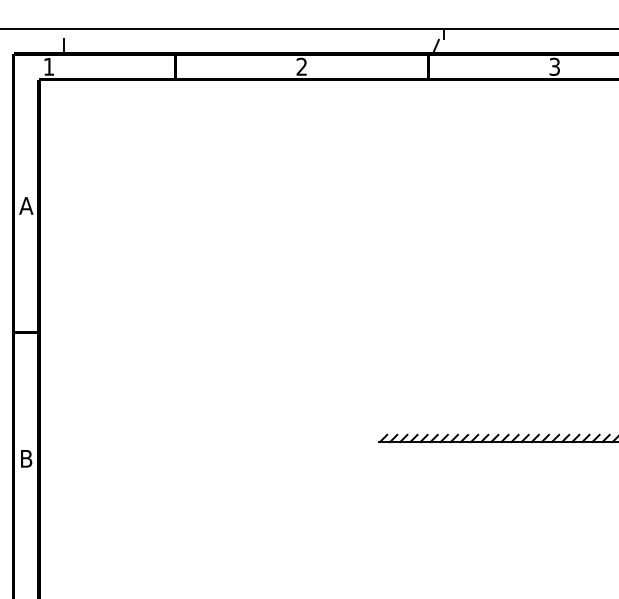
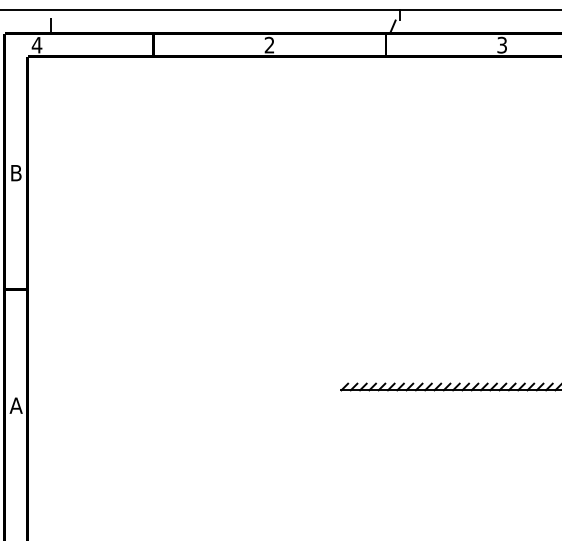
text: (48, 66) -> (36, 44), 1 -> 4
text: (26, 205) -> (16, 172), A -> B
text: (26, 458) -> (16, 405), B -> A

